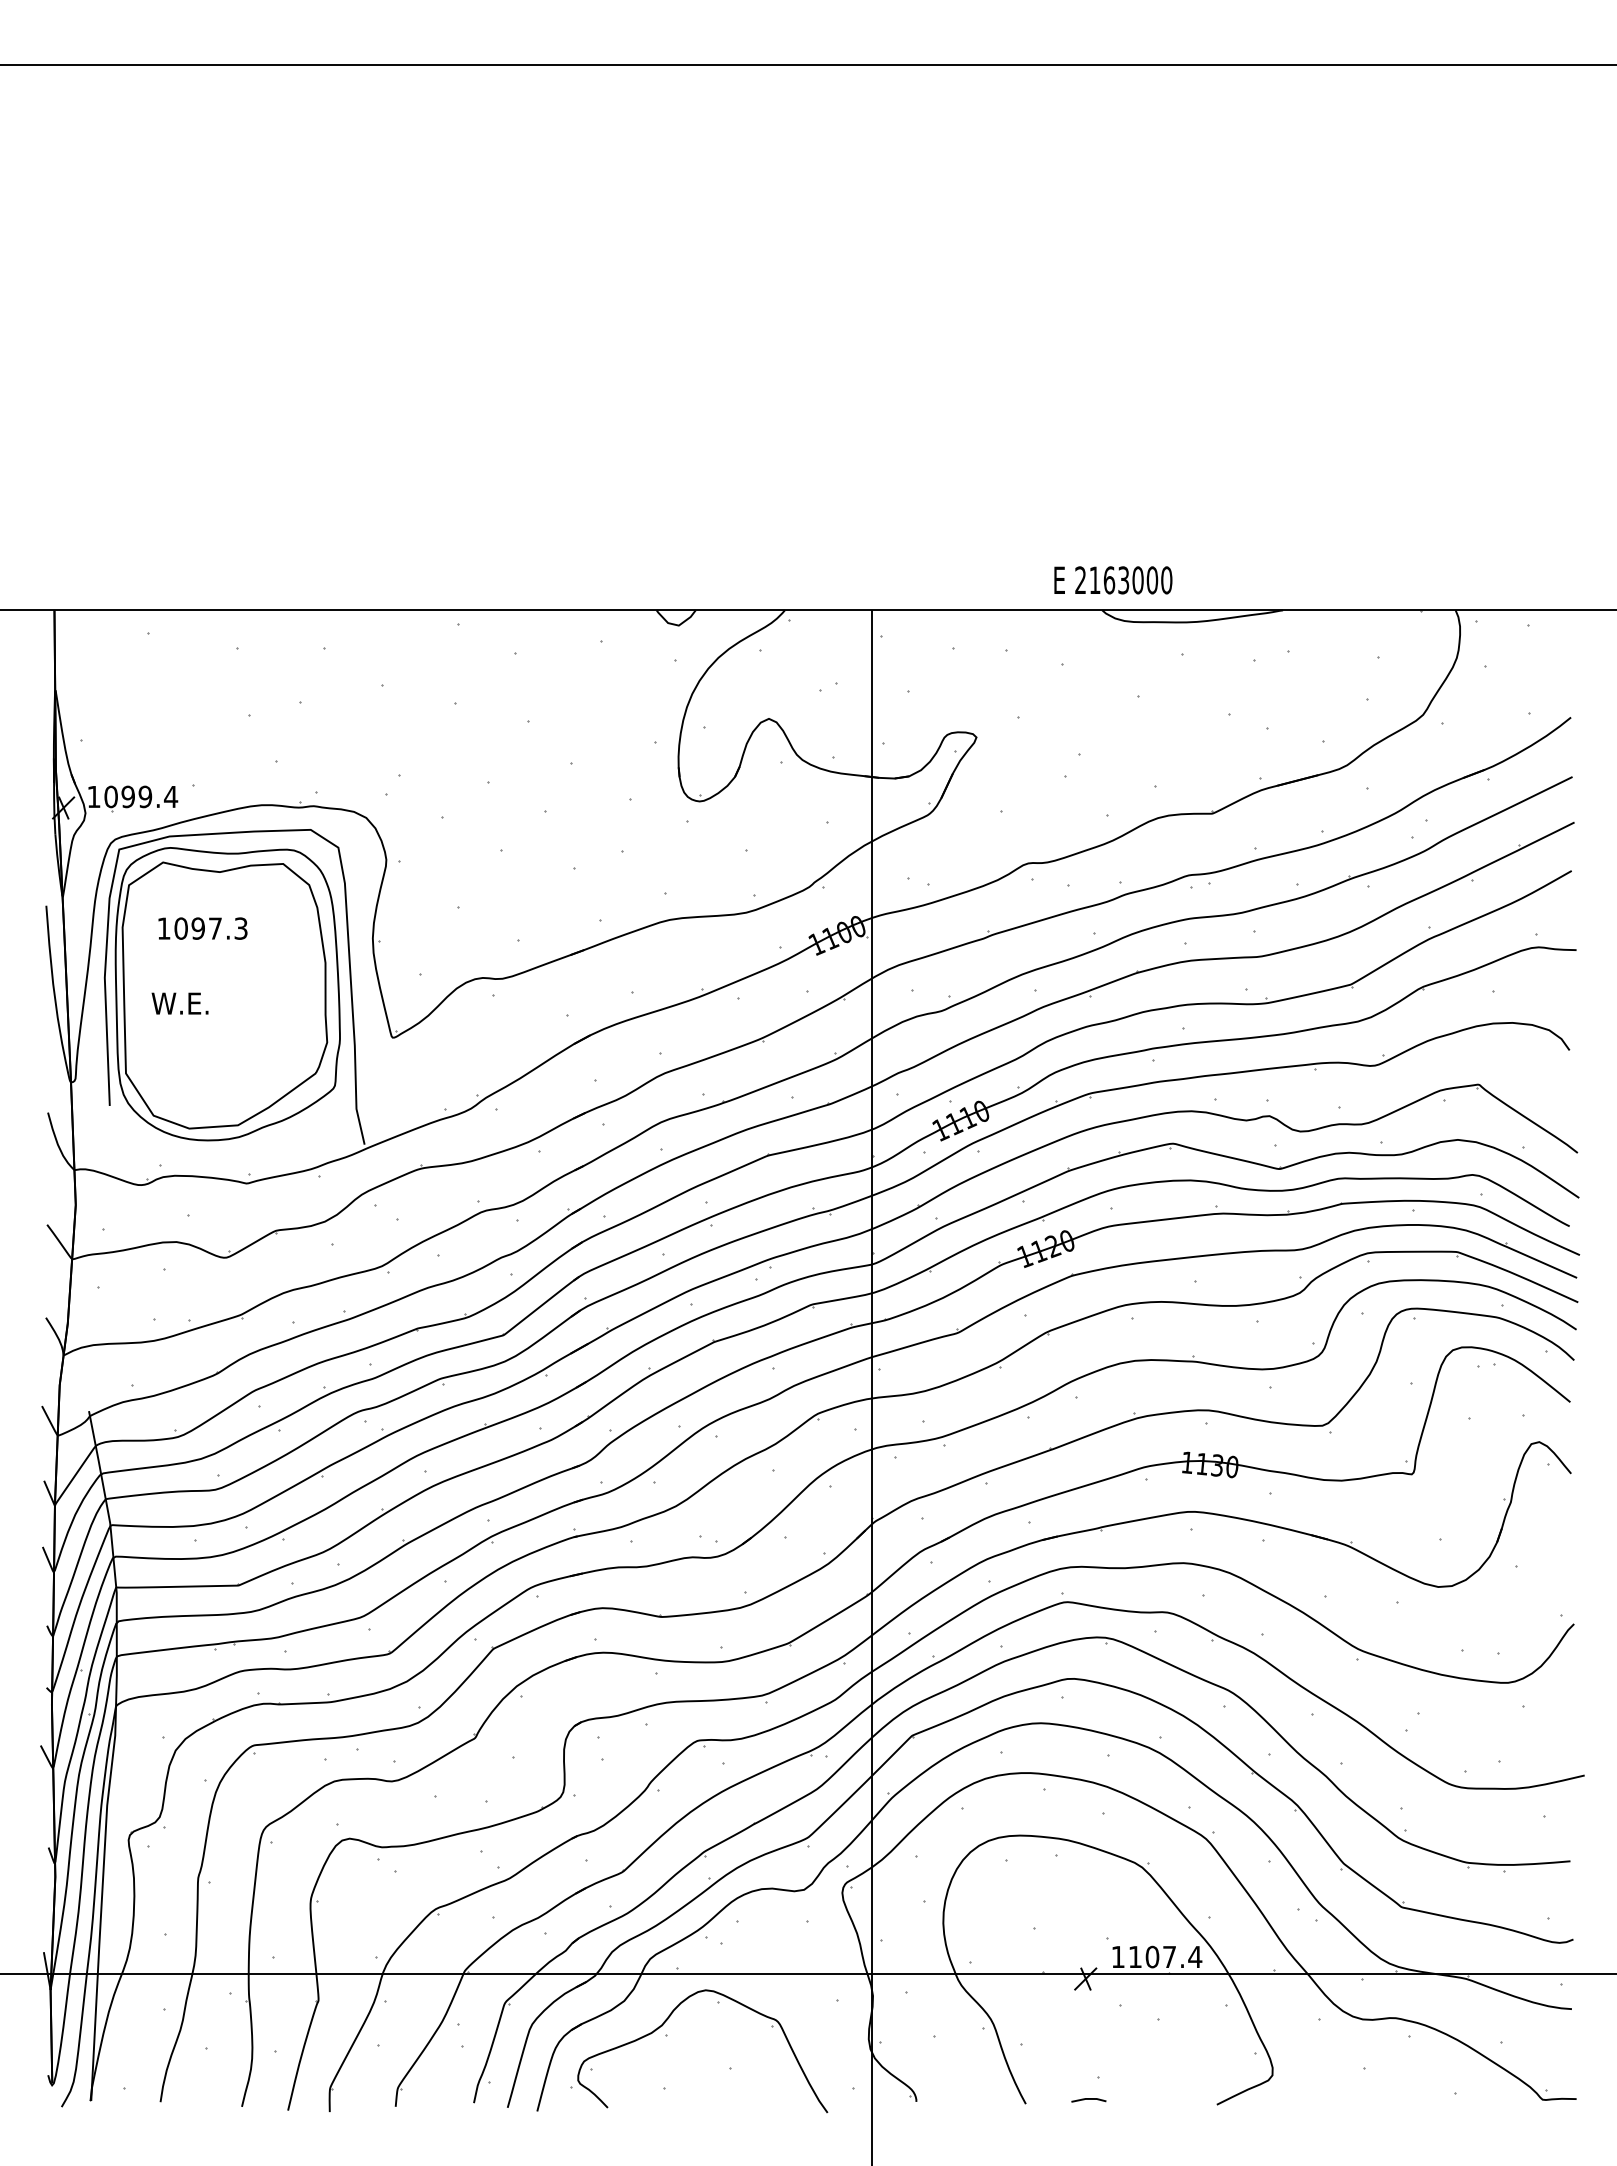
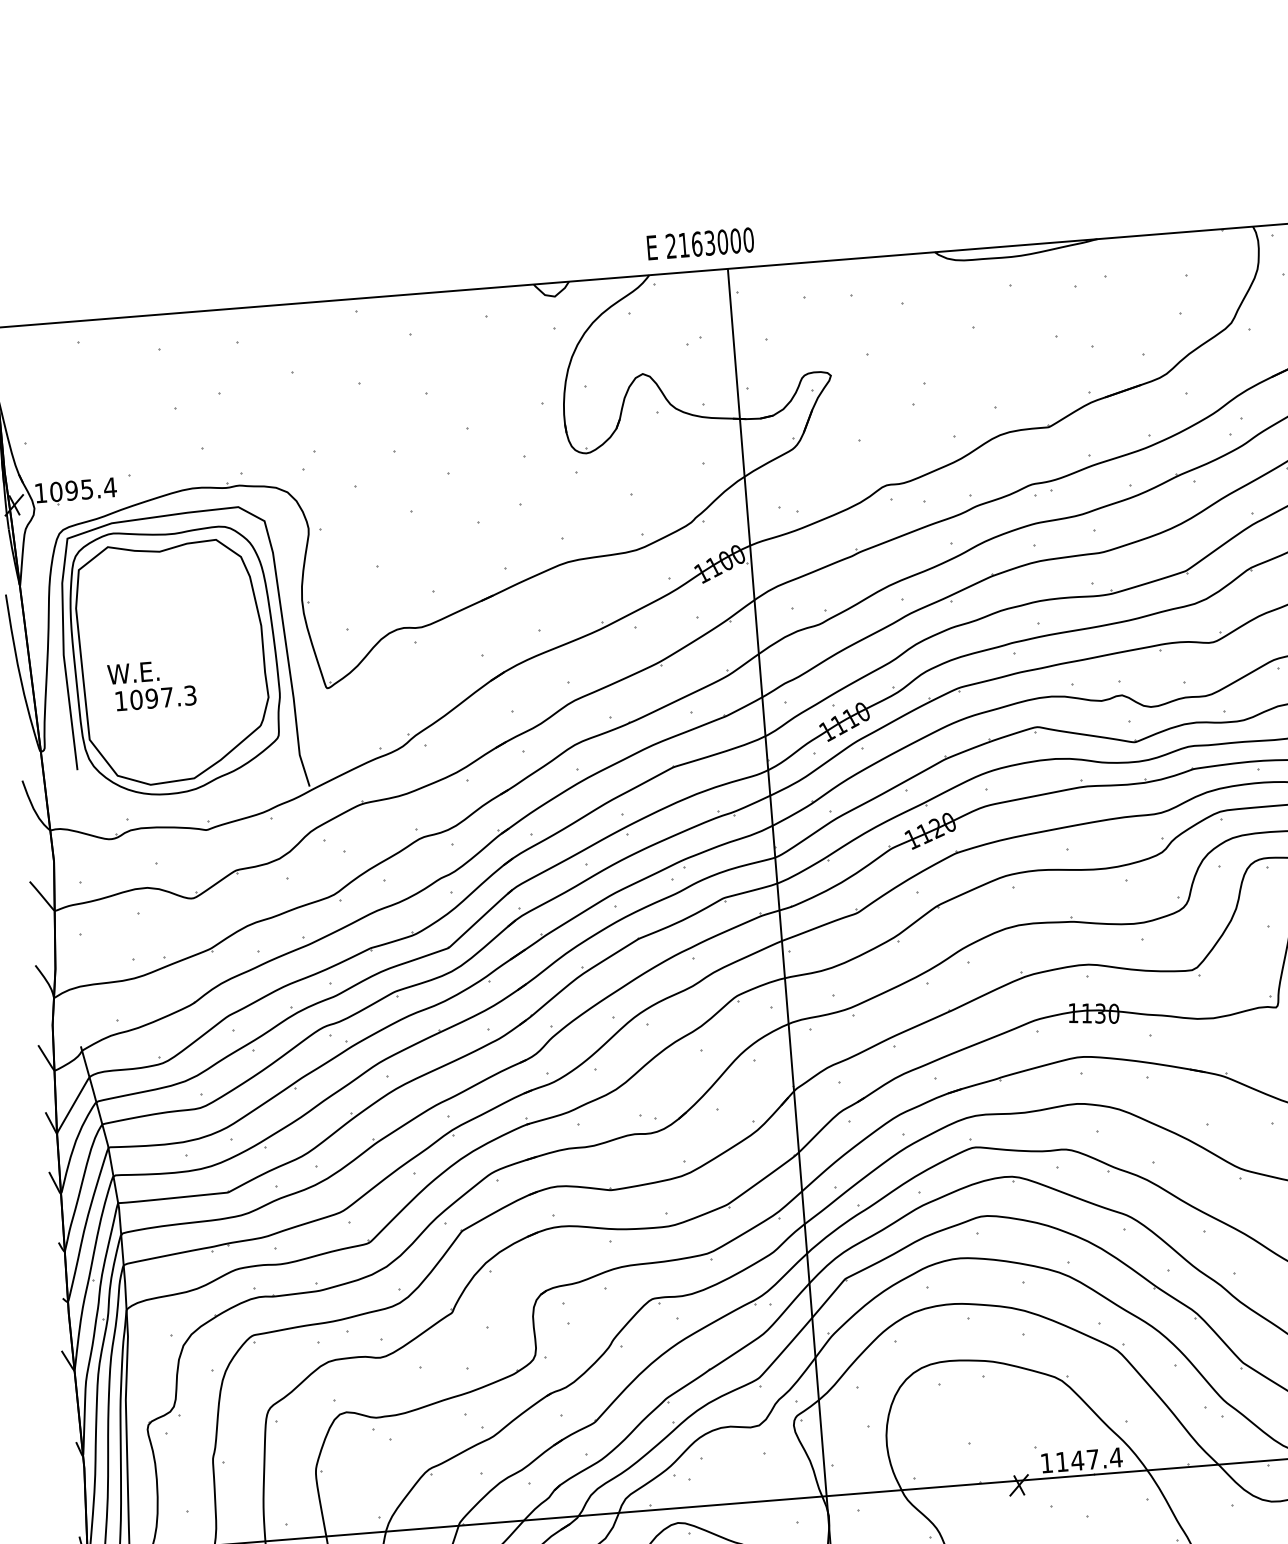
text: (1113, 580) -> (700, 244), moved
text: (145, 796) -> (87, 489), 1099.4 -> 1095.4
text: (202, 928) -> (155, 698), moved
text: (1152, 1956) -> (1077, 1460), 1107.4 -> 1147.4

